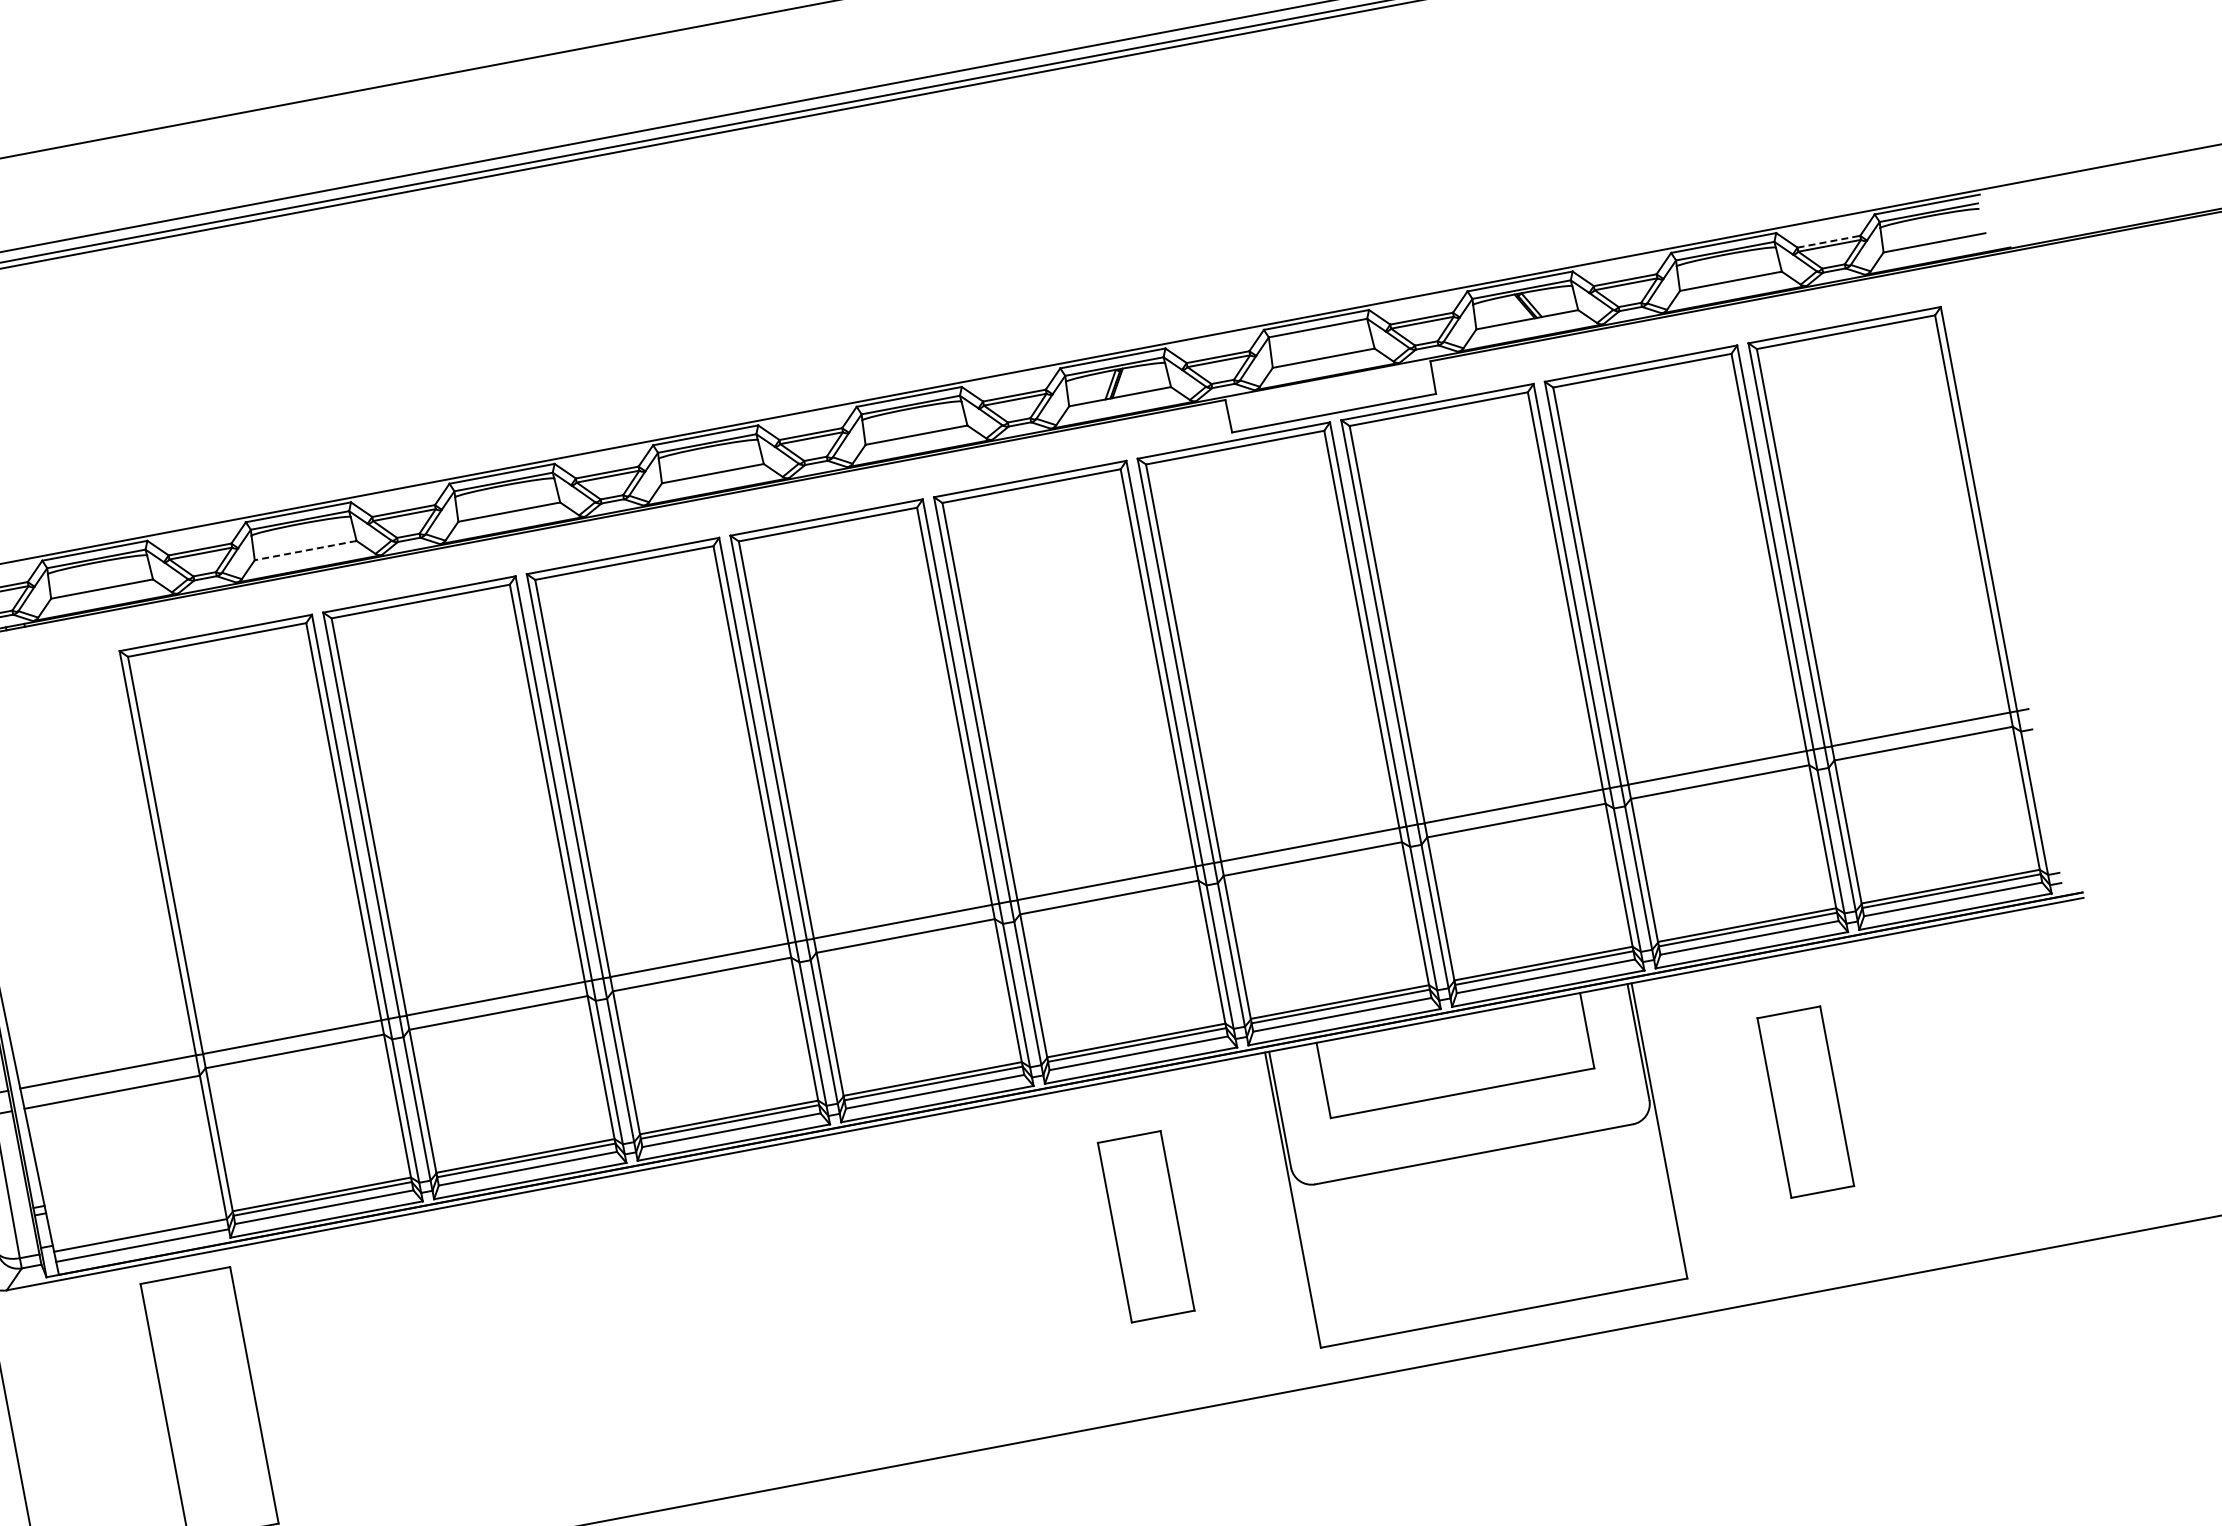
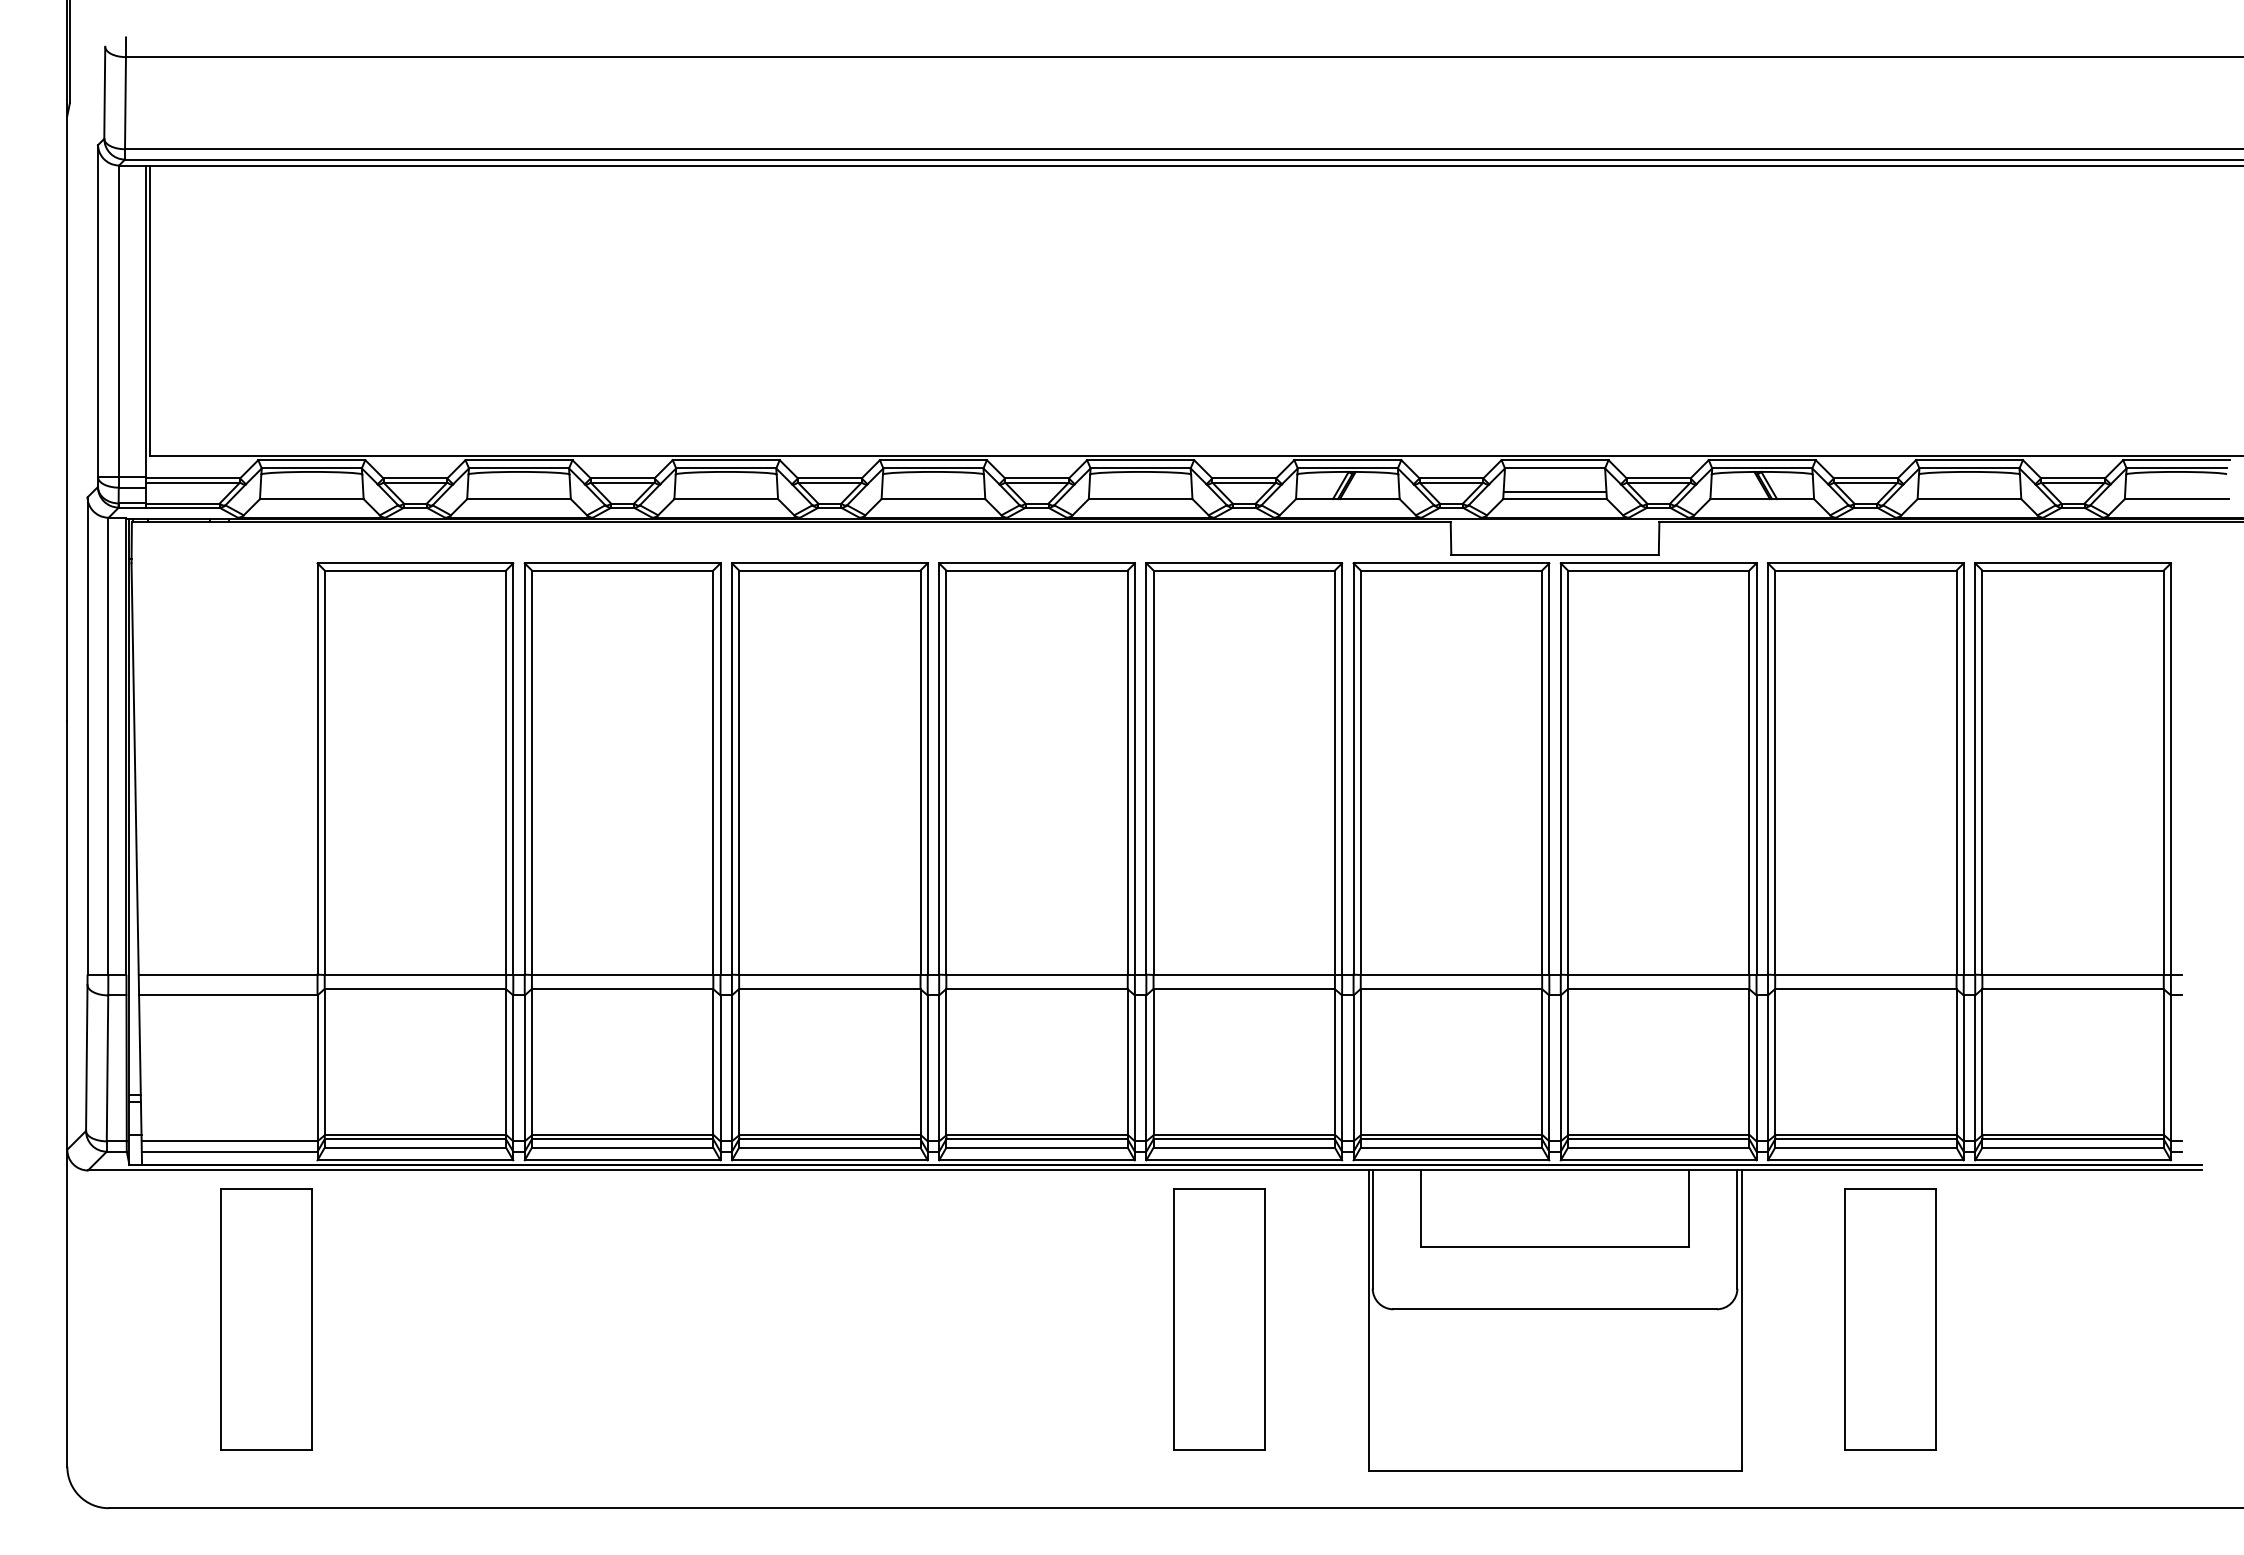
line: (1829, 241) -> (2073, 478), dashed -> solid
line: (1321, 350) -> (1554, 491), added
line: (306, 550) -> (519, 499), dashed -> solid
part: (1805, 1102) -> (1890, 1319), size x1.43
part: (1146, 1226) -> (1219, 1319), size x1.43

